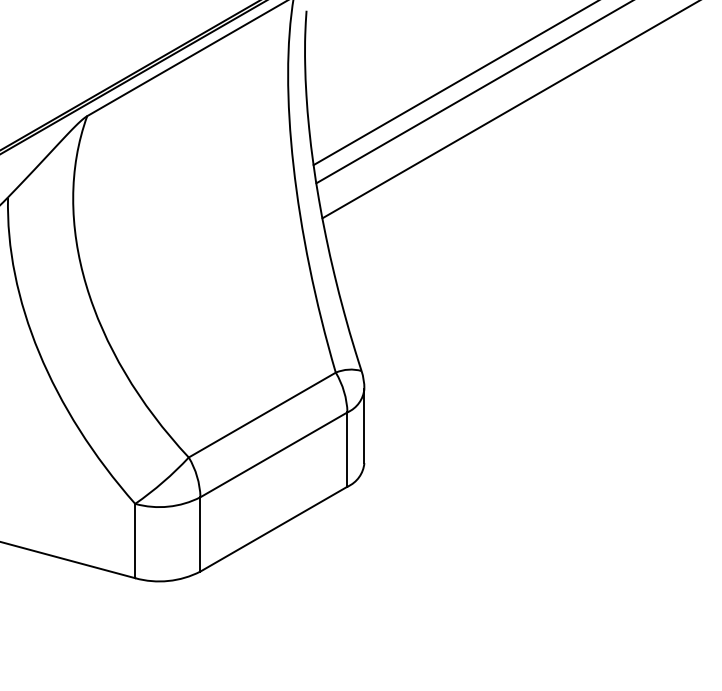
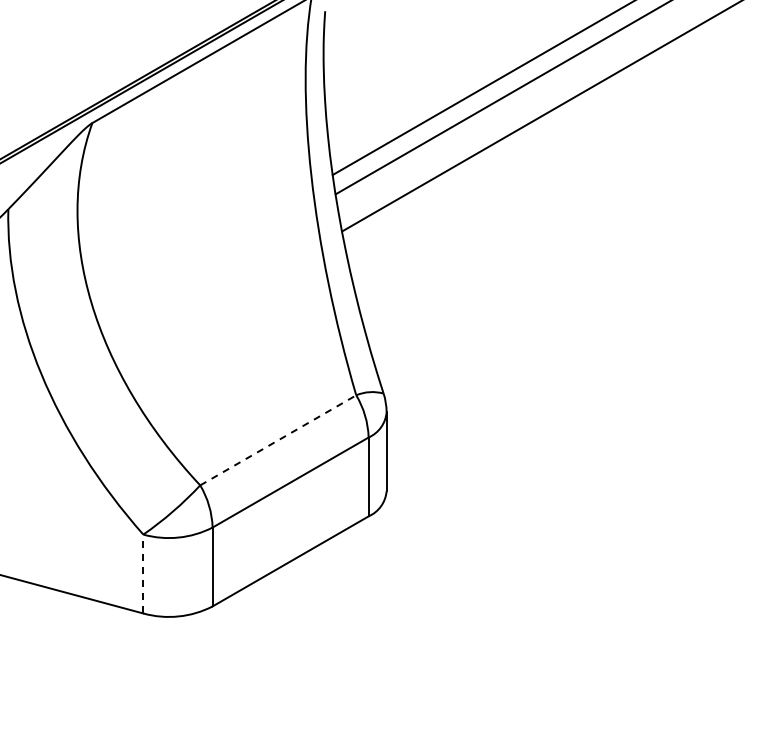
line: (262, 415) -> (278, 440), solid -> dashed
line: (135, 540) -> (143, 573), solid -> dashed

